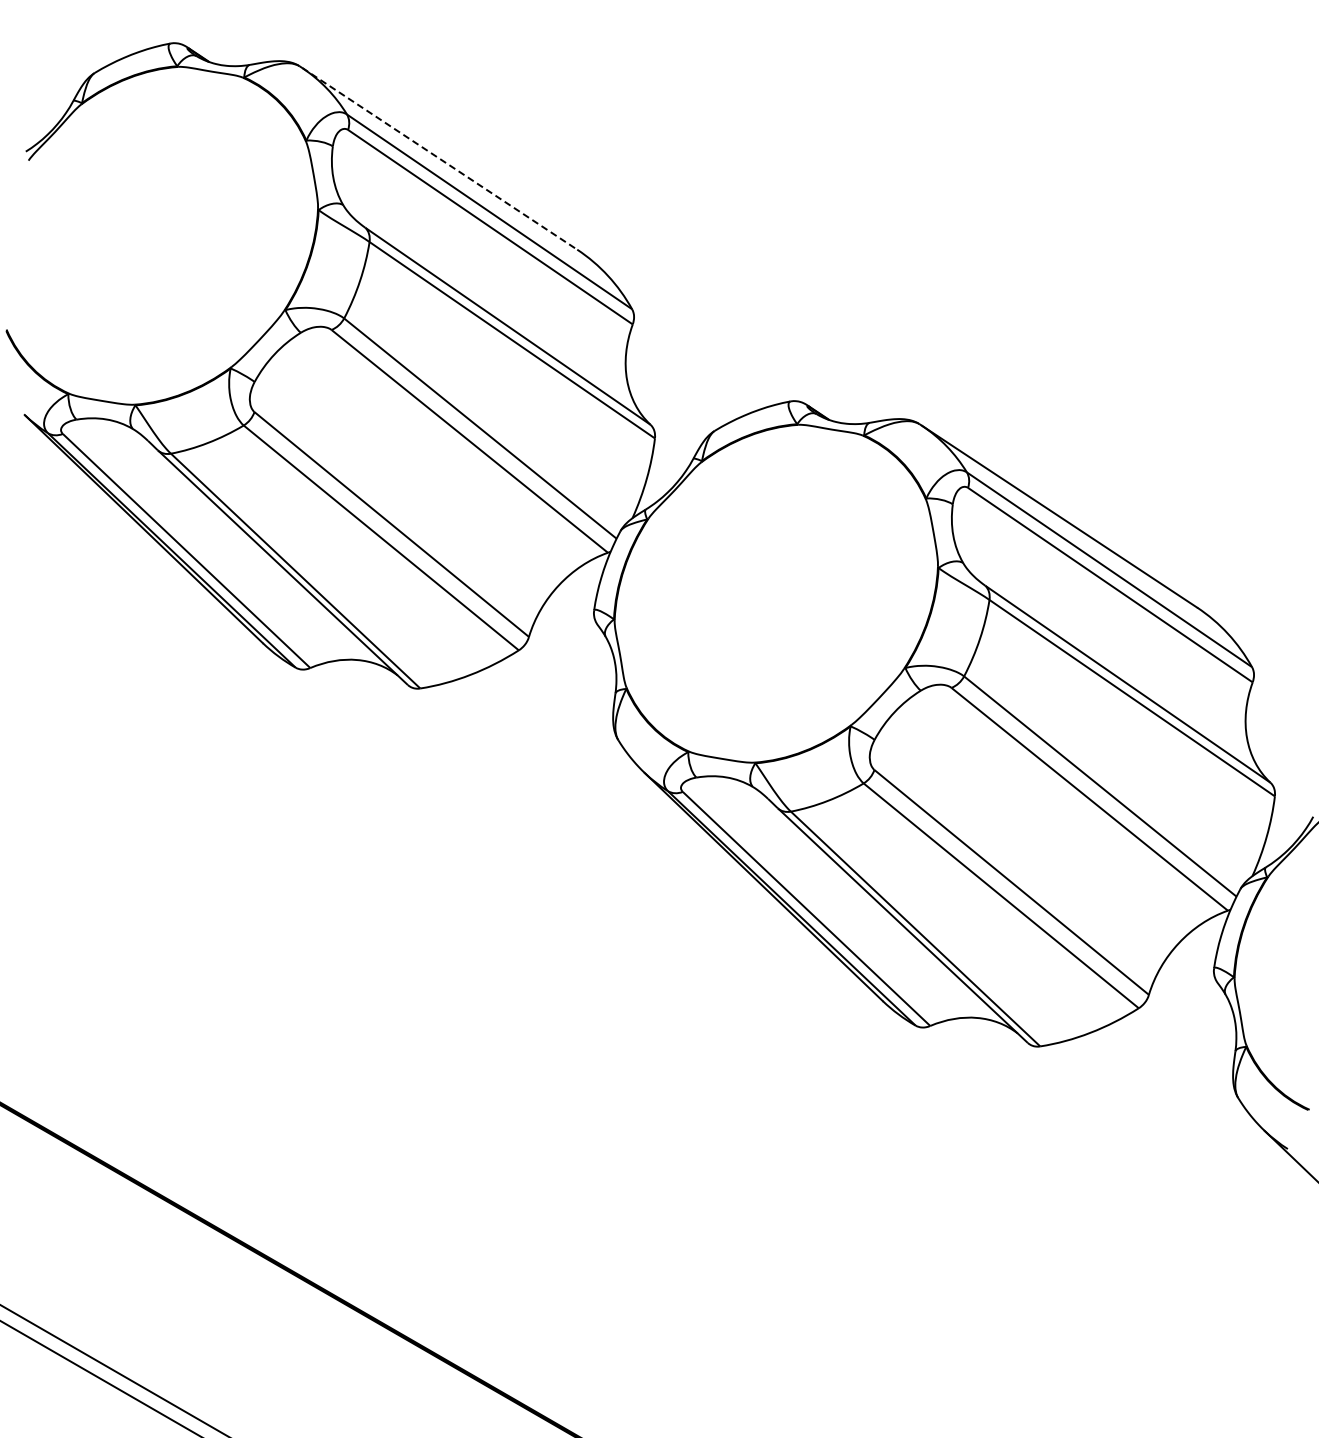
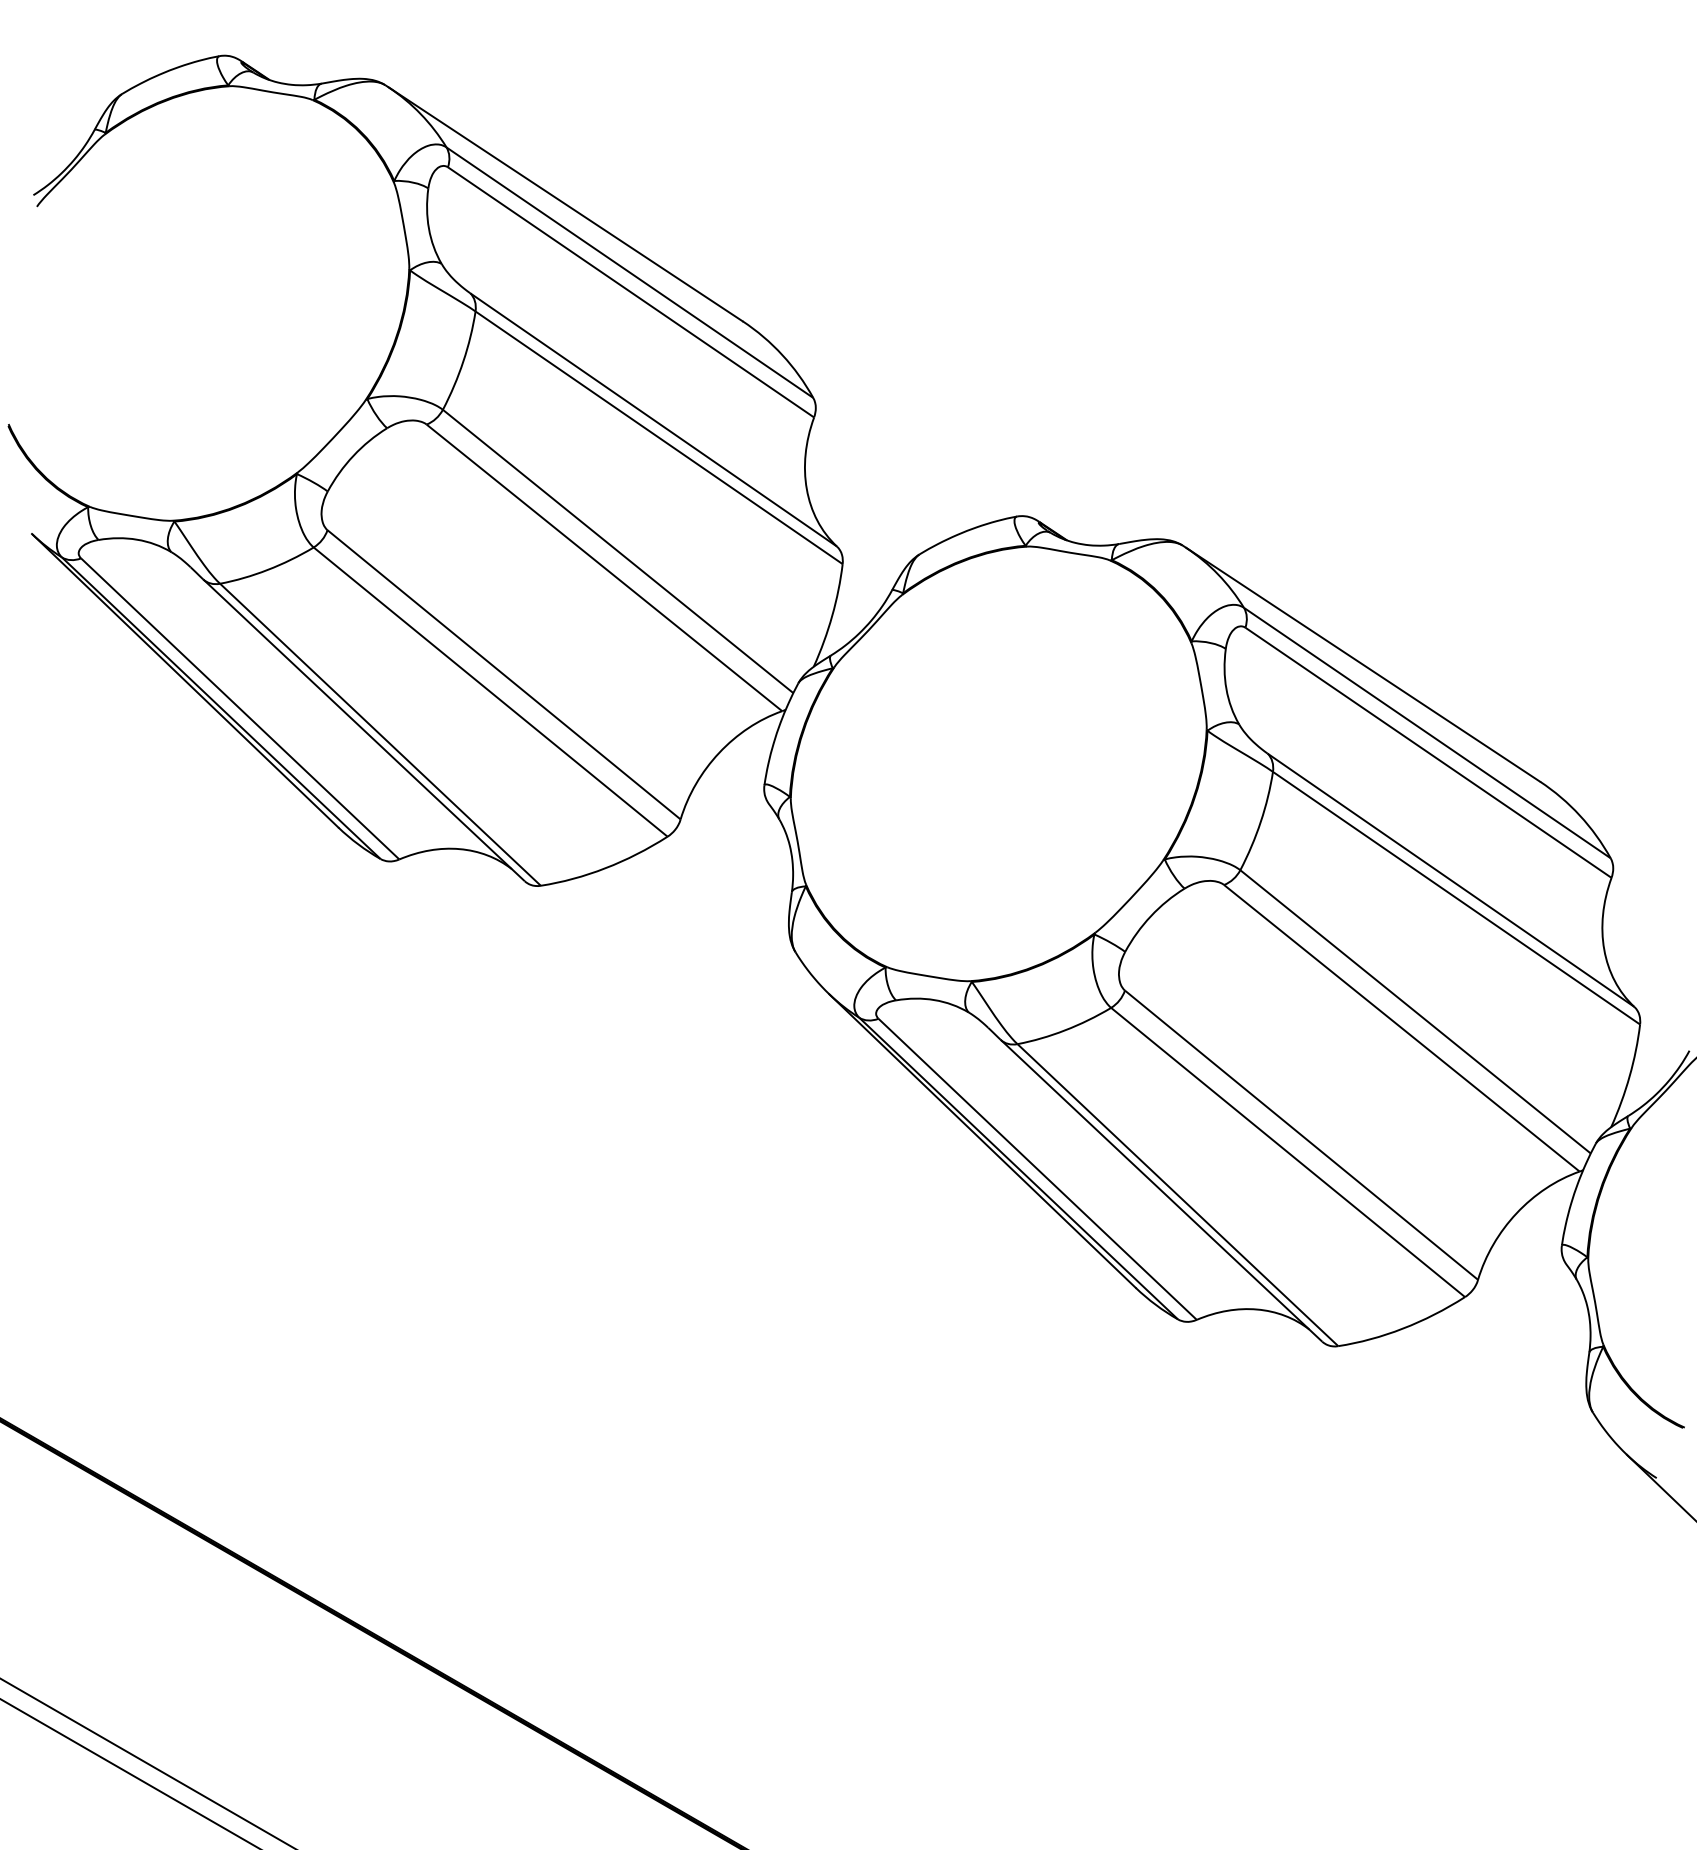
line: (439, 158) -> (565, 204), dashed -> solid

